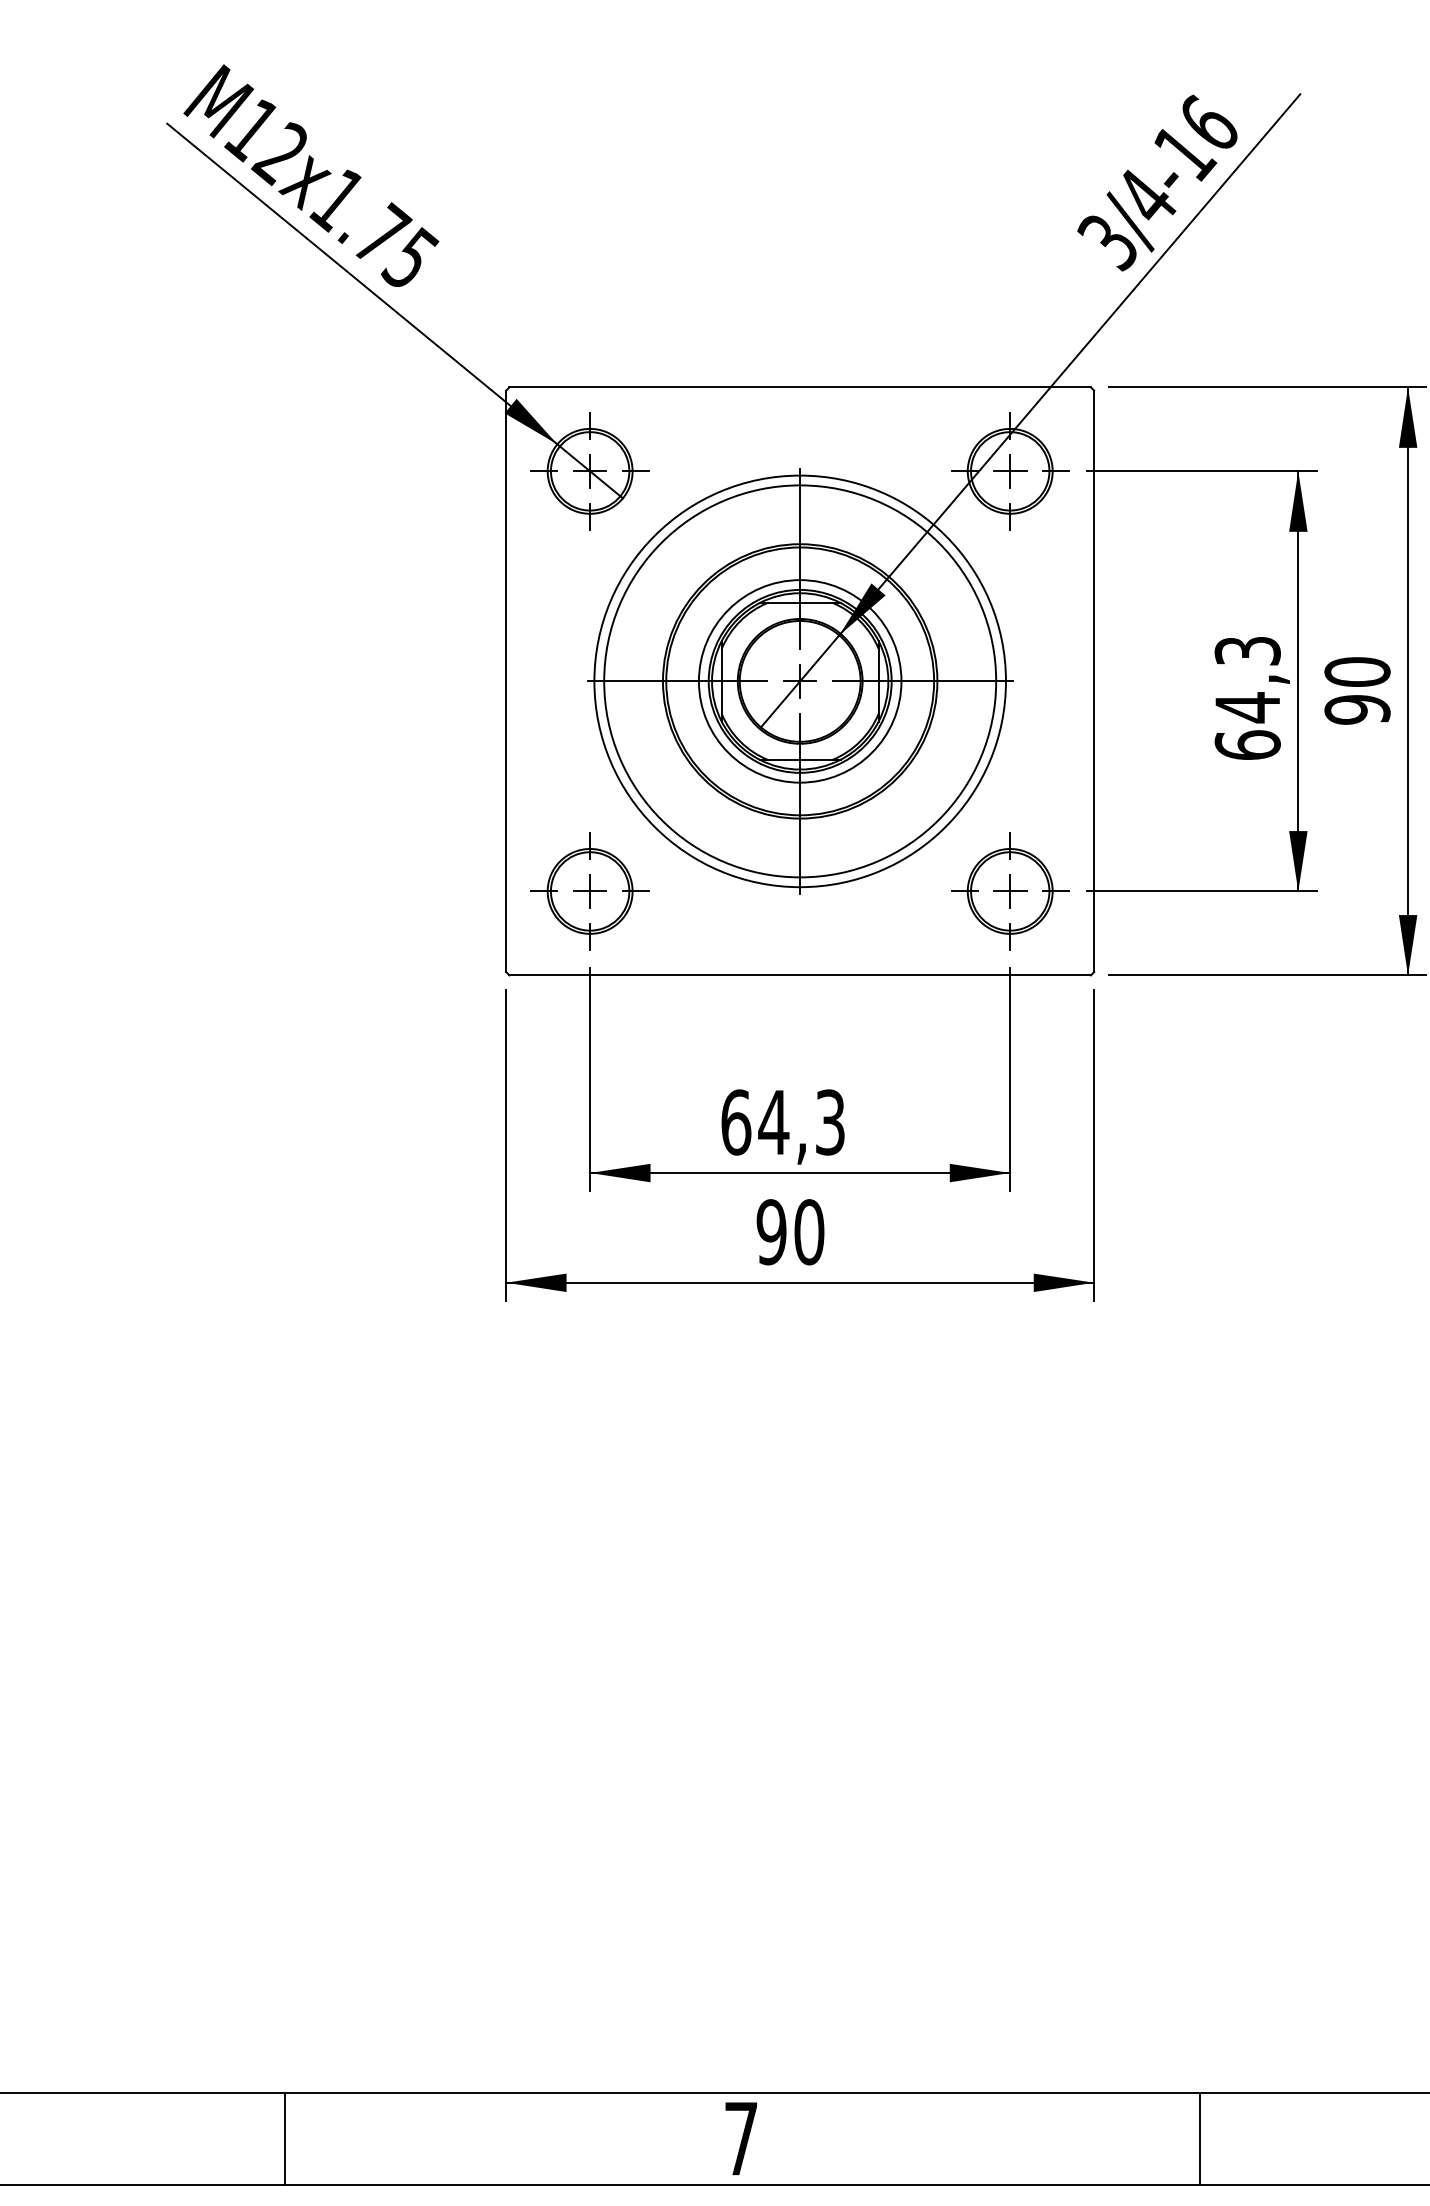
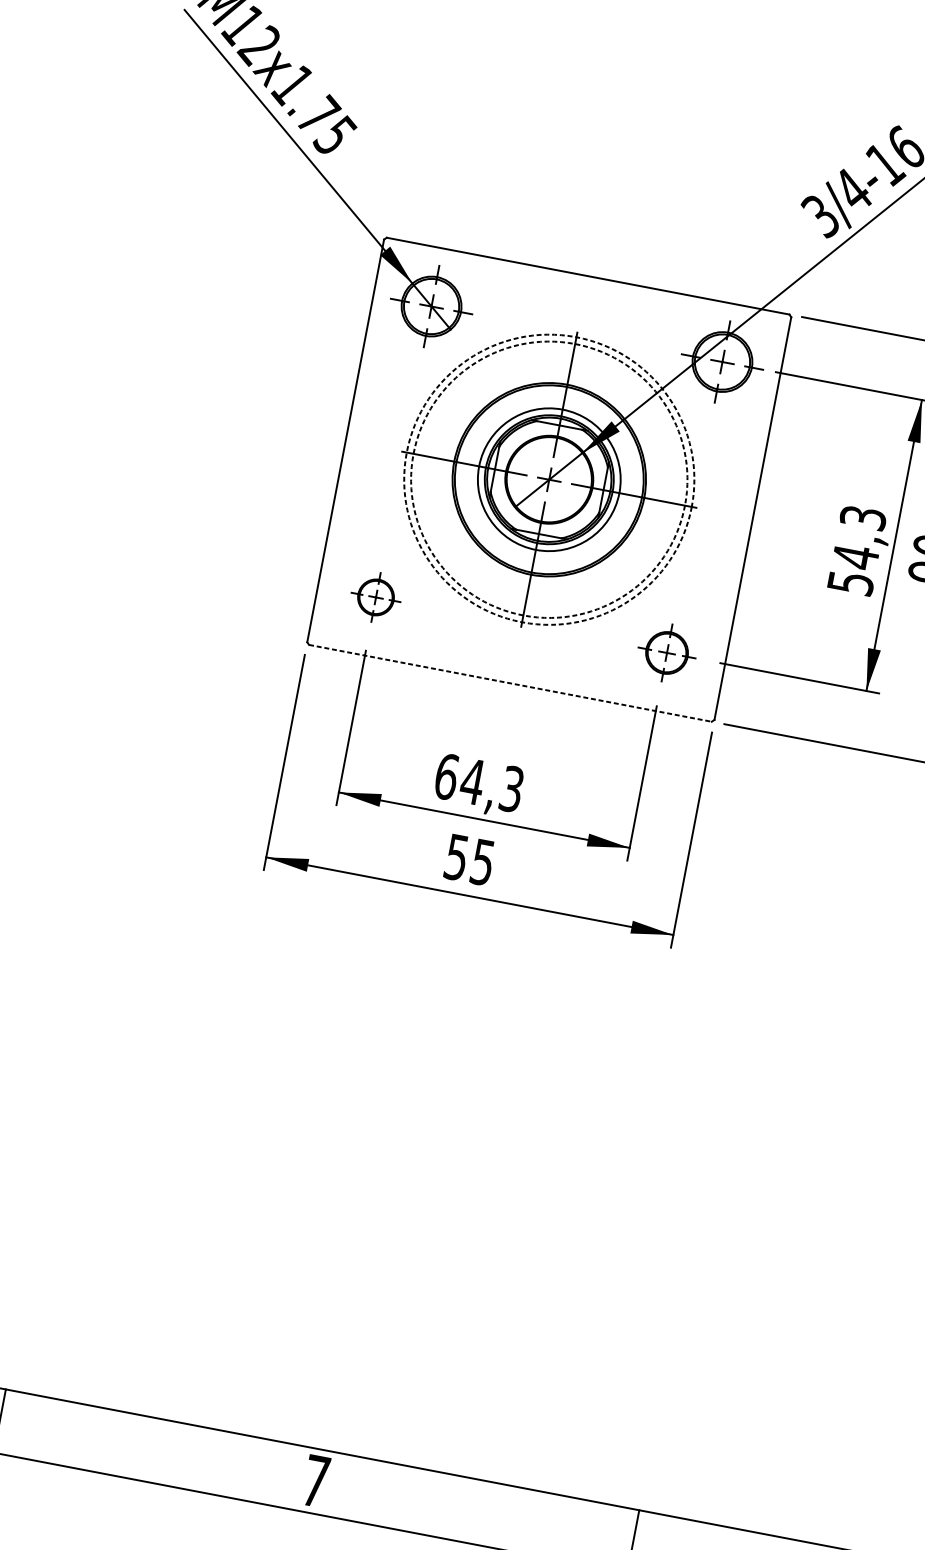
circle: (799, 681) -> (548, 479), solid -> dashed
circle: (800, 681) -> (549, 479), solid -> dashed
text: (1247, 744) -> (850, 582), 64,3 -> 54,3
part: (589, 891) -> (375, 597), size x0.6
part: (1010, 891) -> (667, 653), size x0.7
line: (800, 975) -> (510, 683), solid -> dashed
text: (790, 1232) -> (469, 860), 90 -> 55

